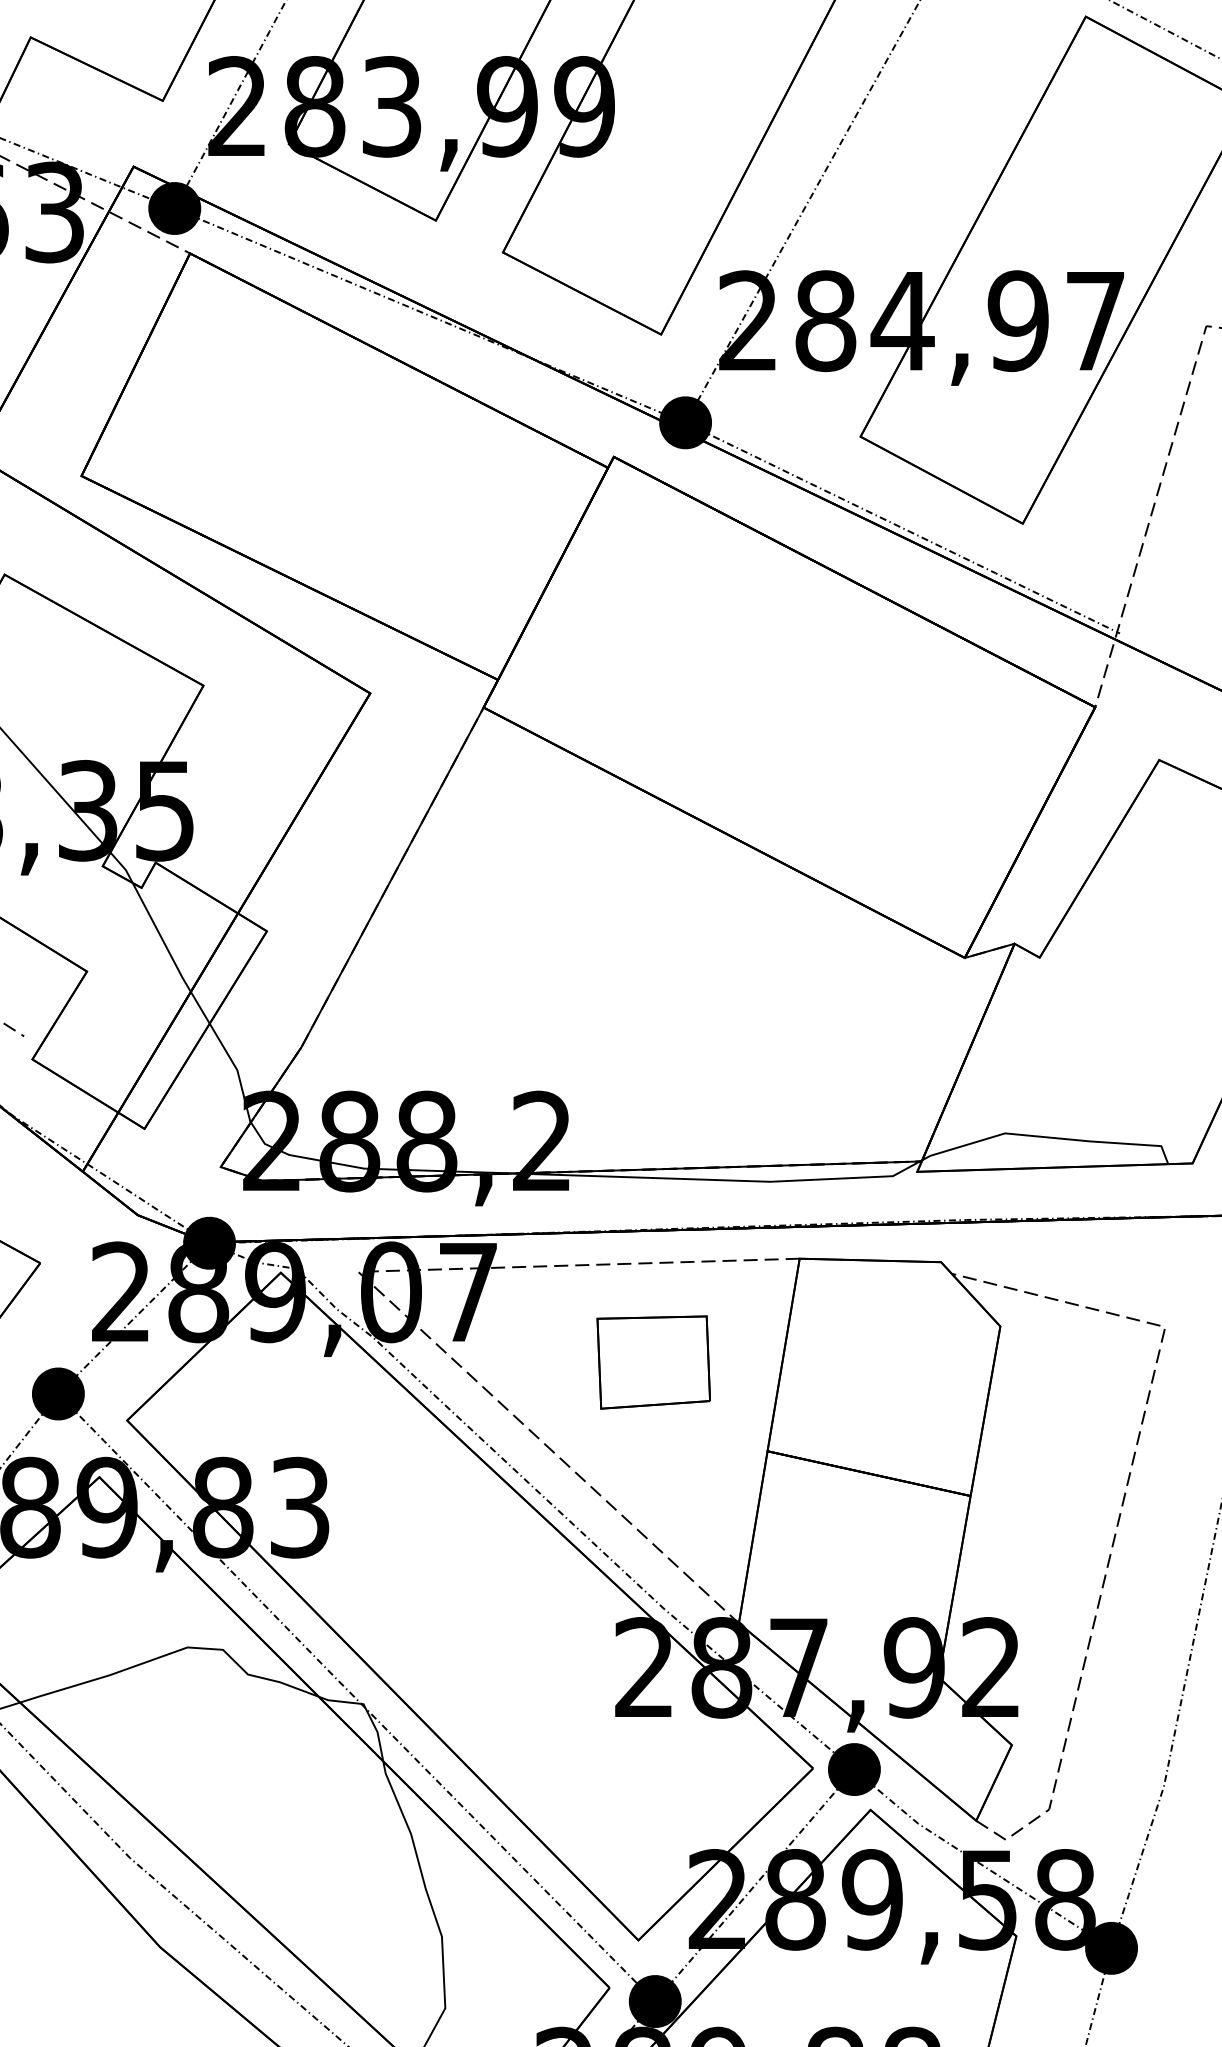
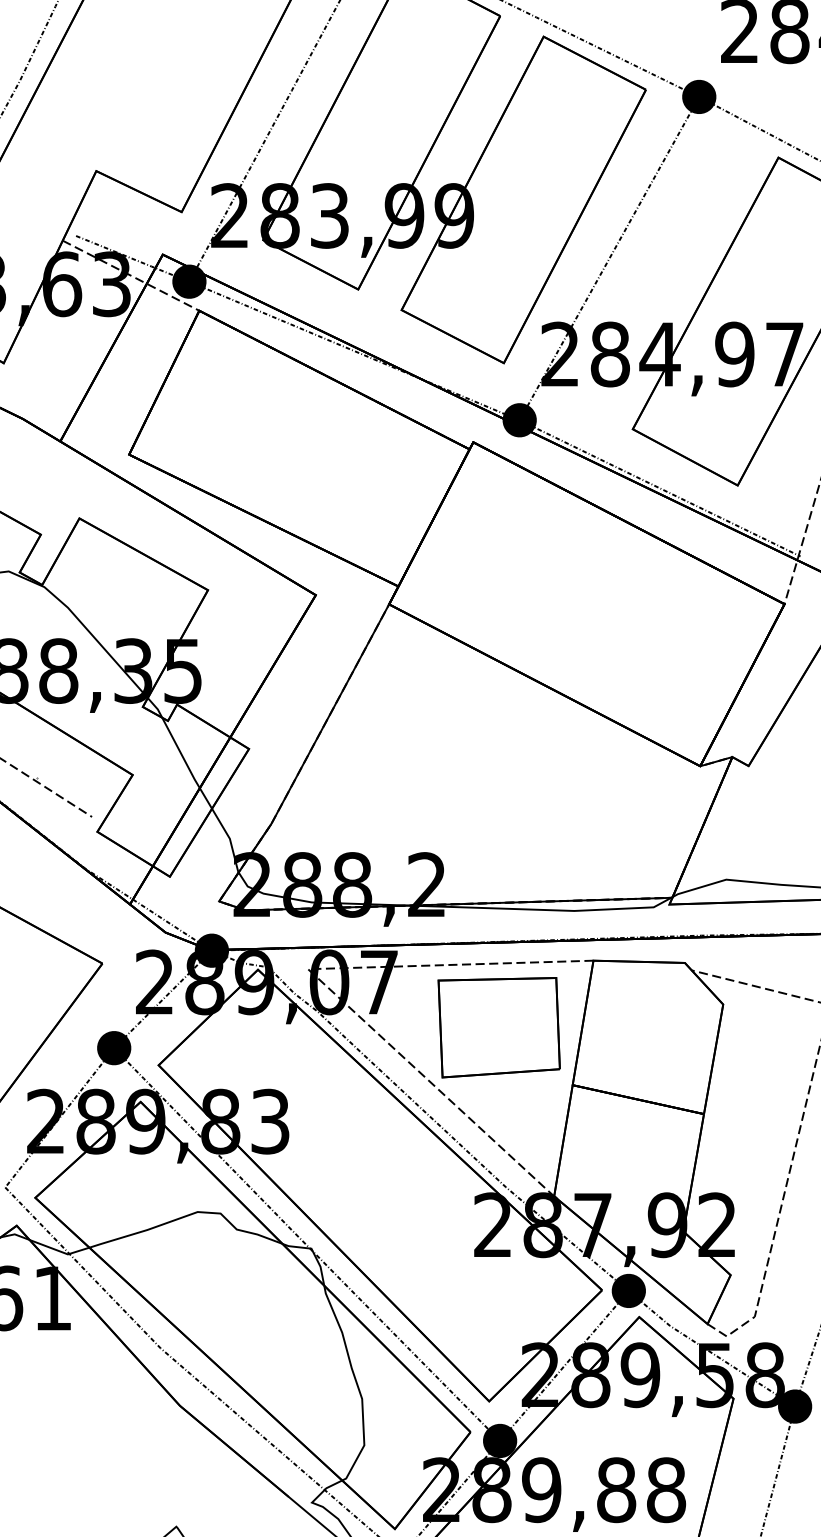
part: (652, 1362) -> (498, 1027), size x1.67

